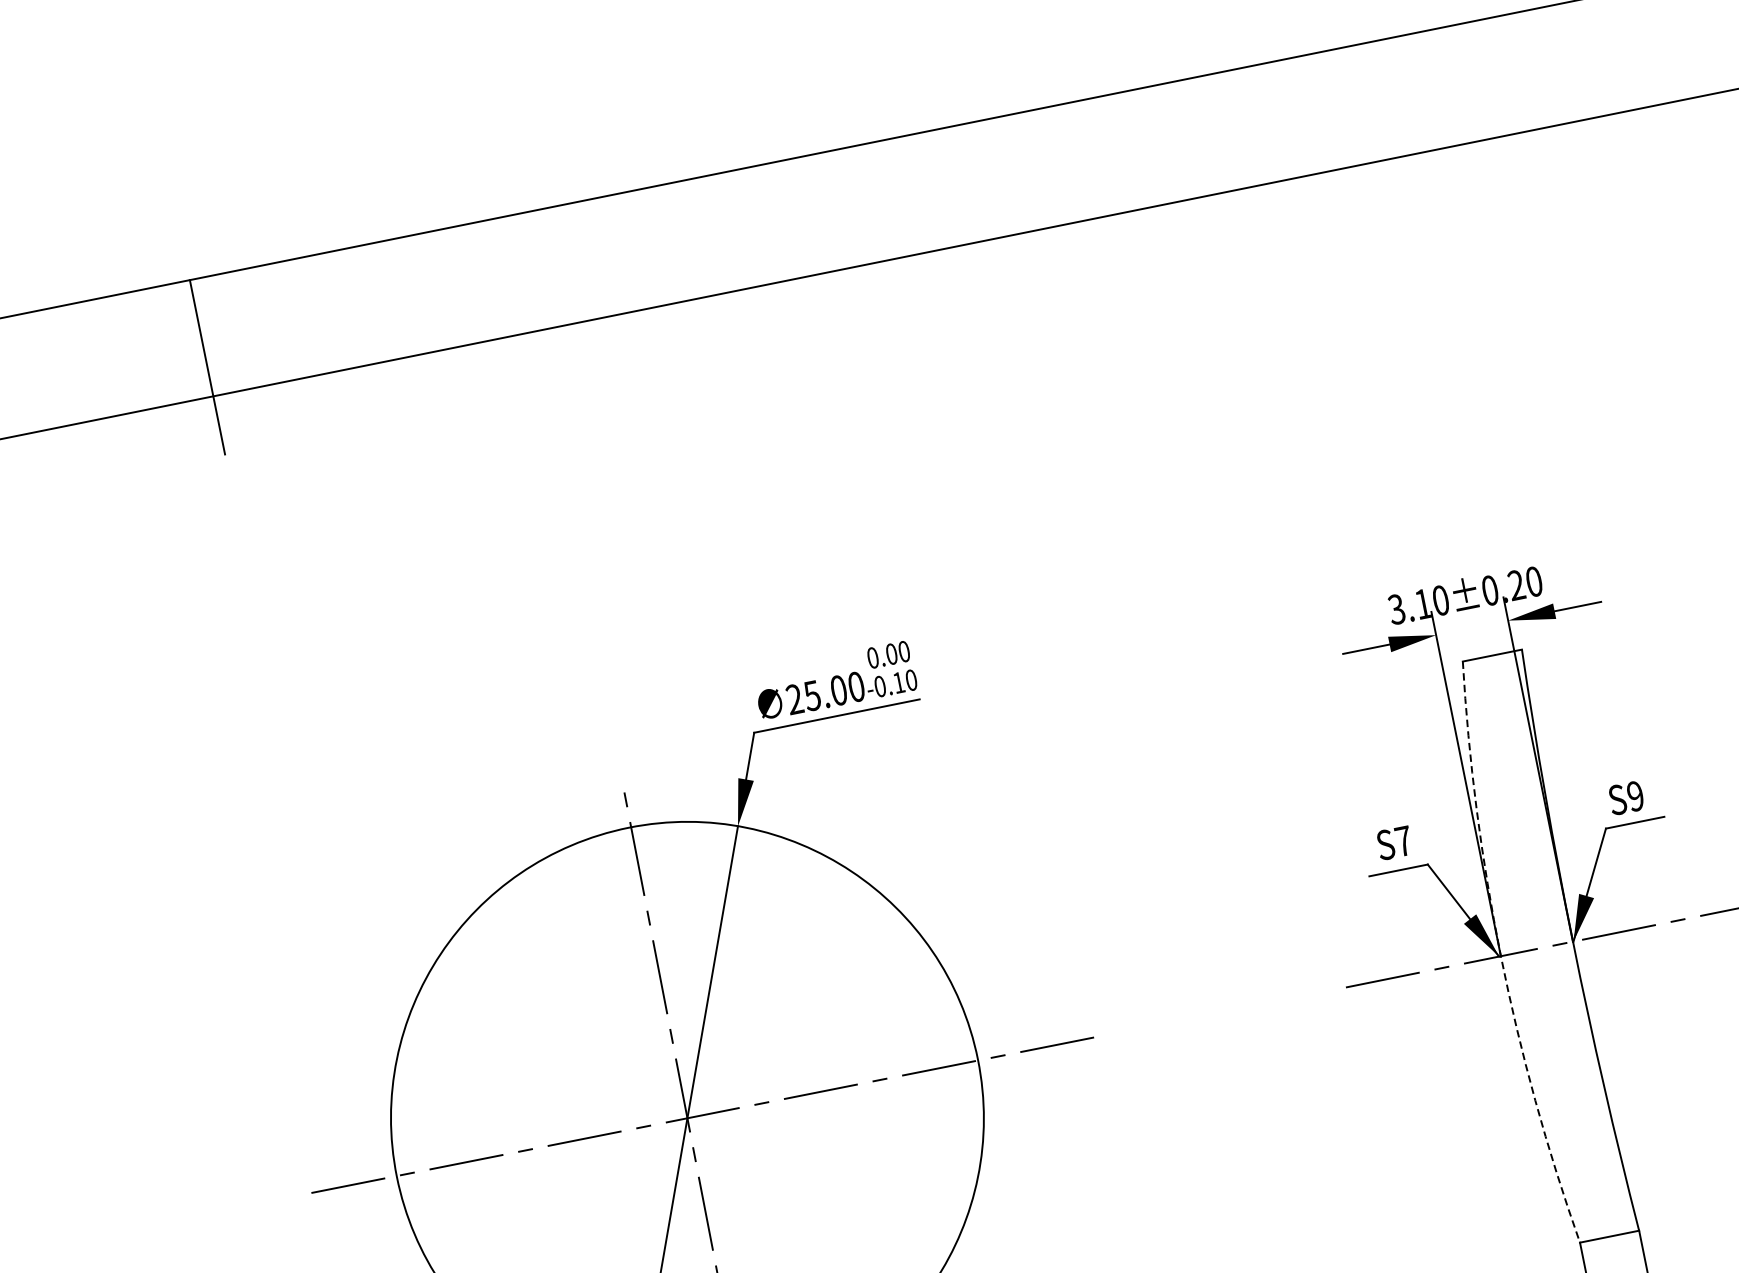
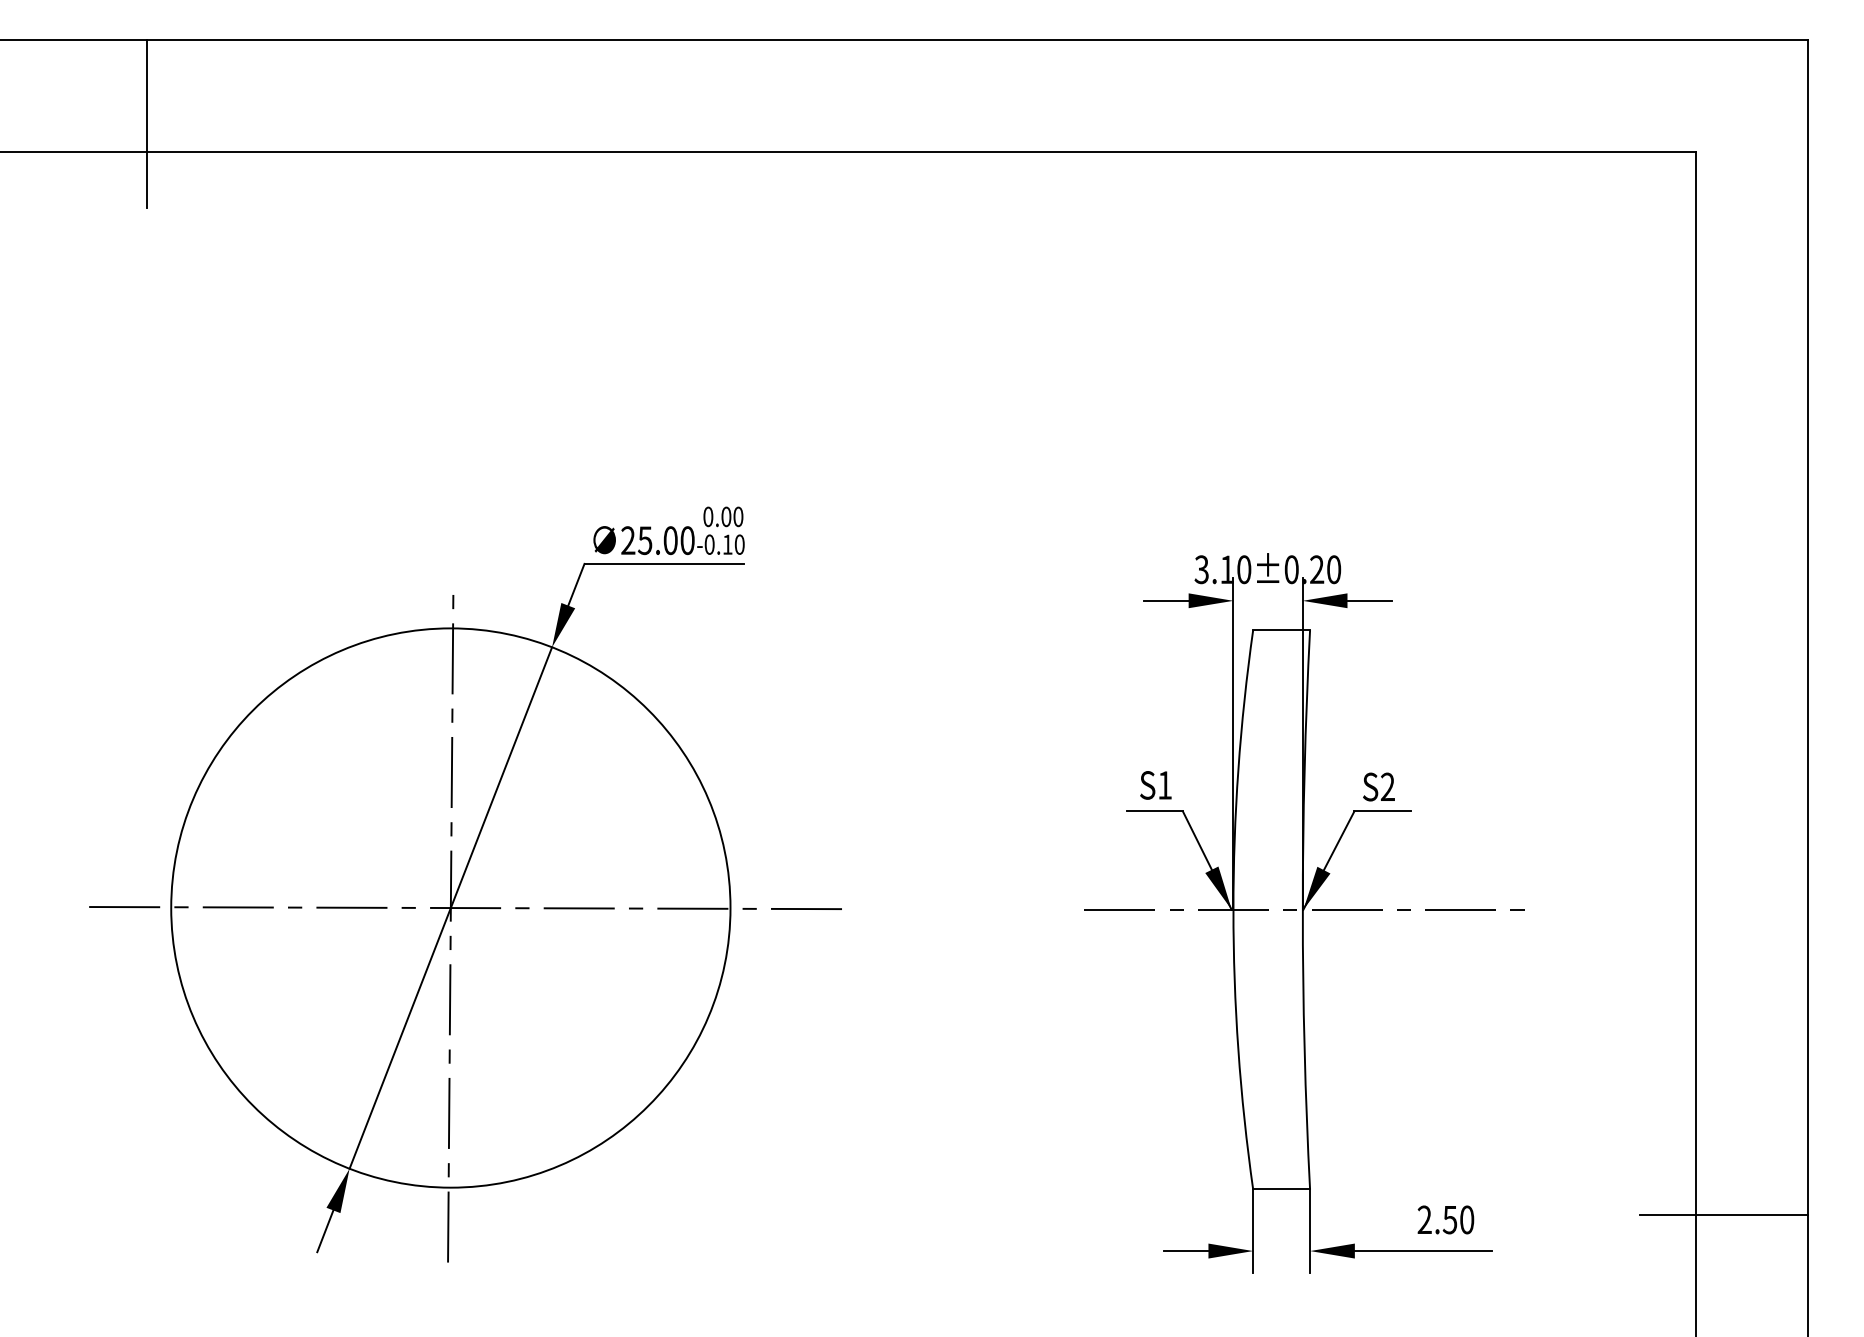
text: (1635, 796) -> (1387, 787), S9 -> S2
text: (1404, 841) -> (1165, 785), S7 -> S1
arc: (1500, 955) -> (1233, 909), dashed -> solid

